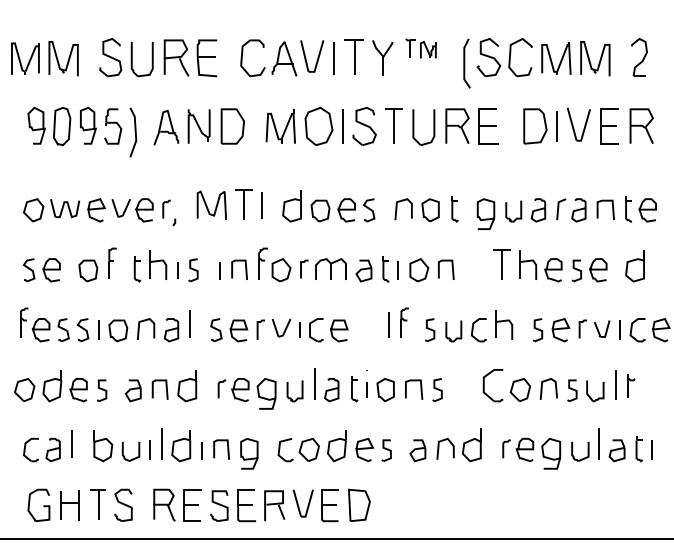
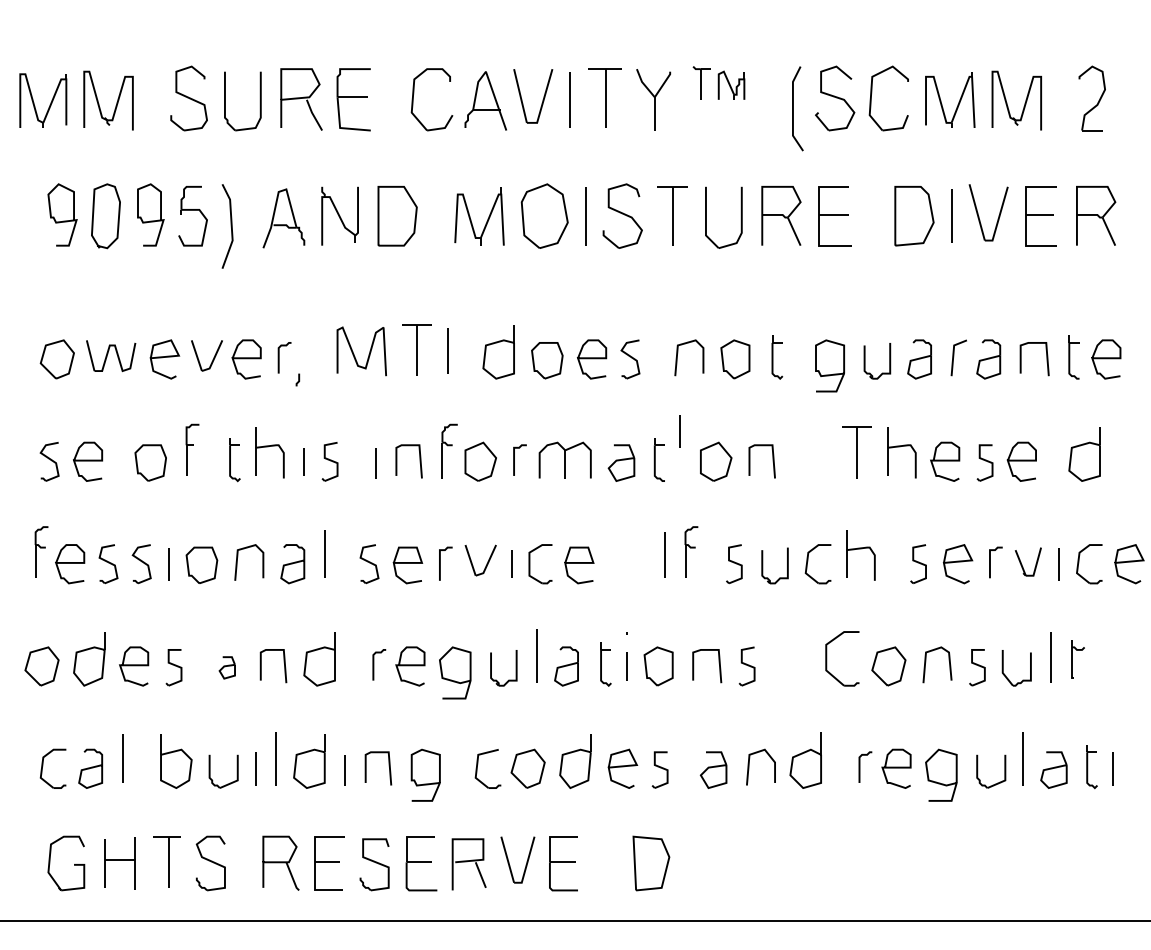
line: (397, 270) -> (678, 431), moved
part: (132, 390) -> (226, 667), size x0.6
part: (359, 504) -> (651, 861), moved

